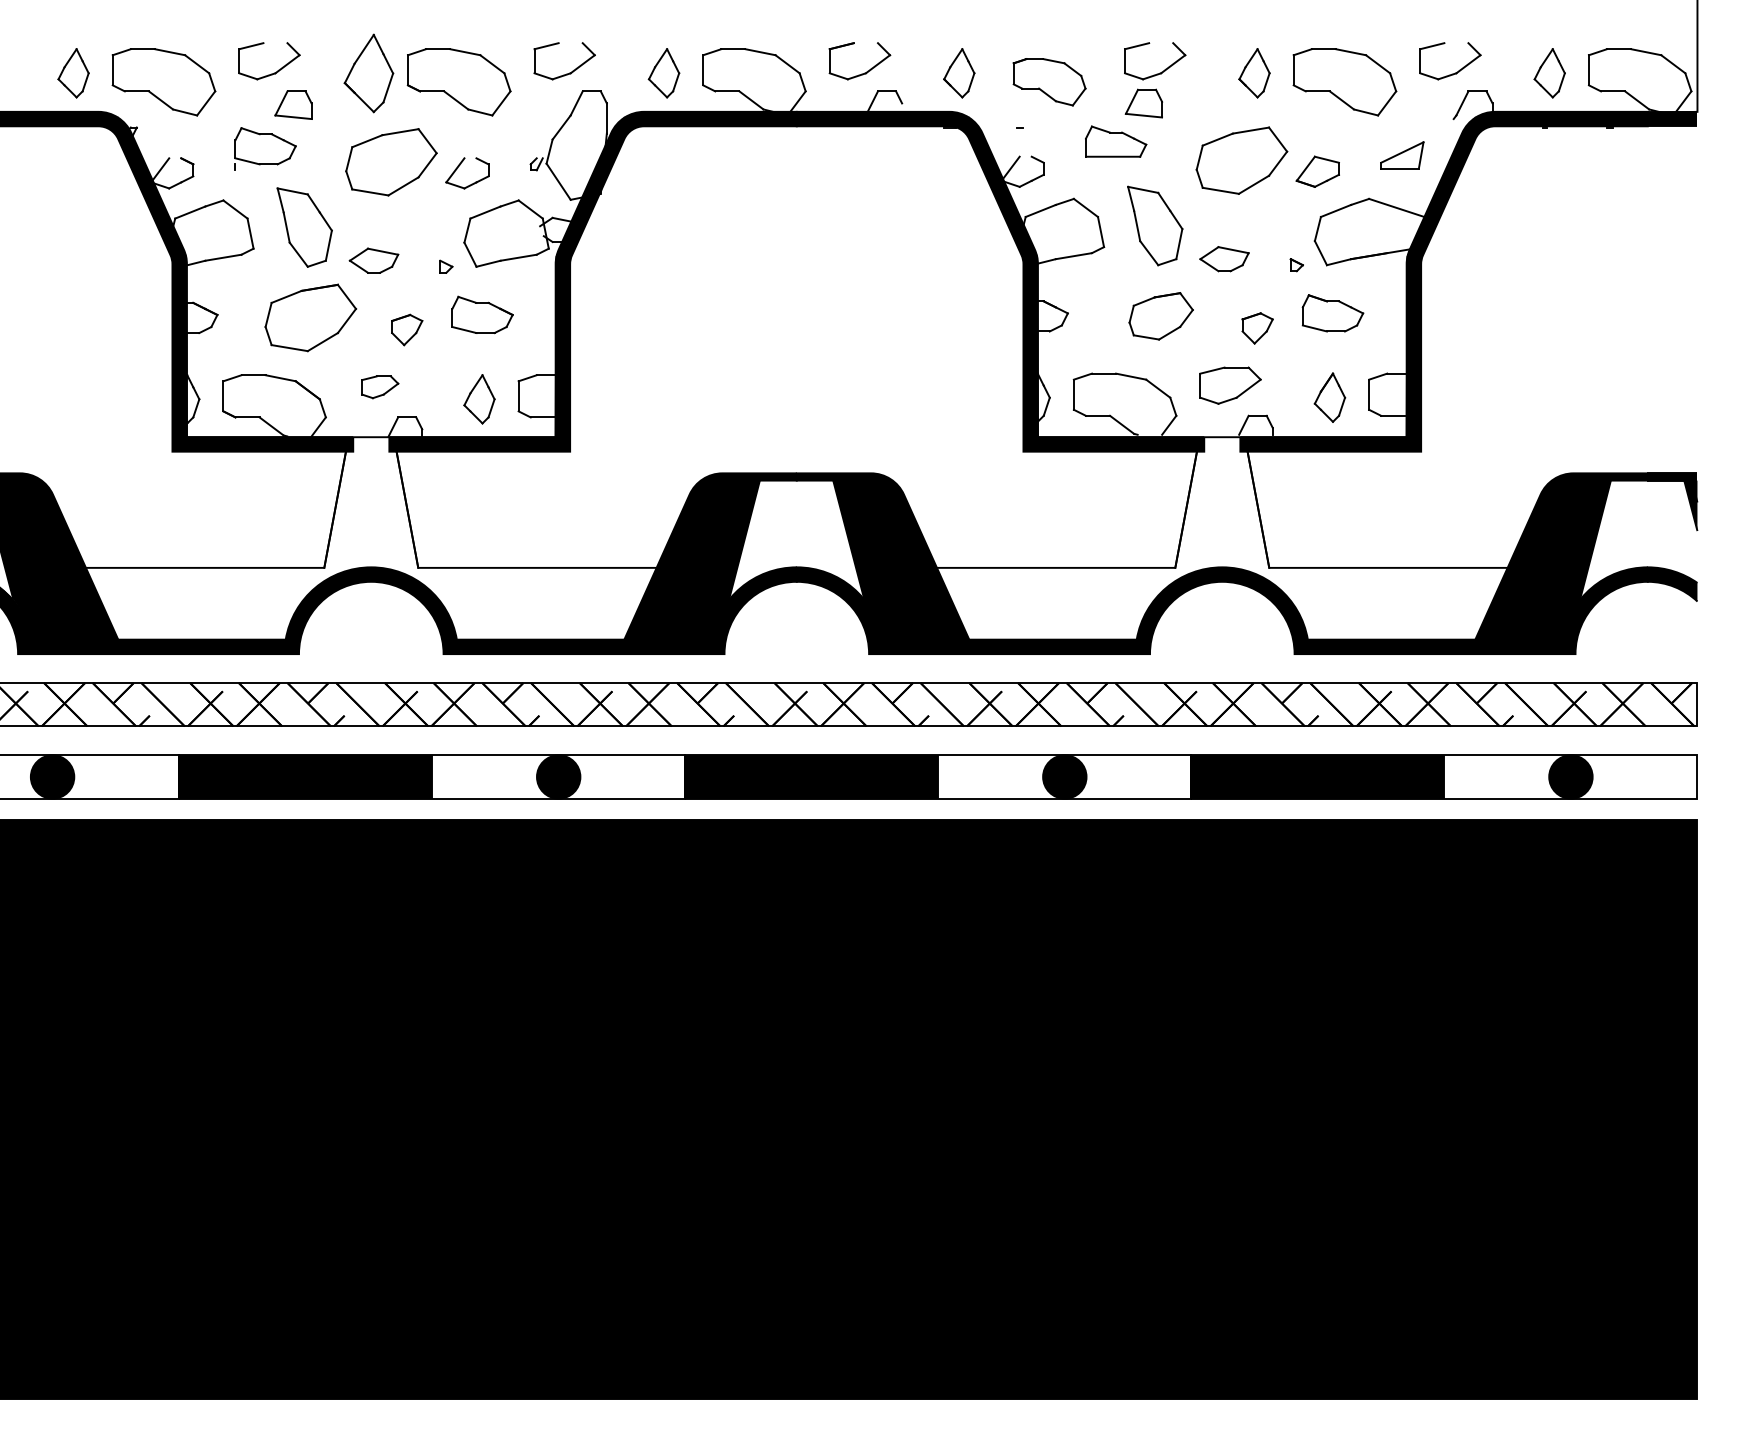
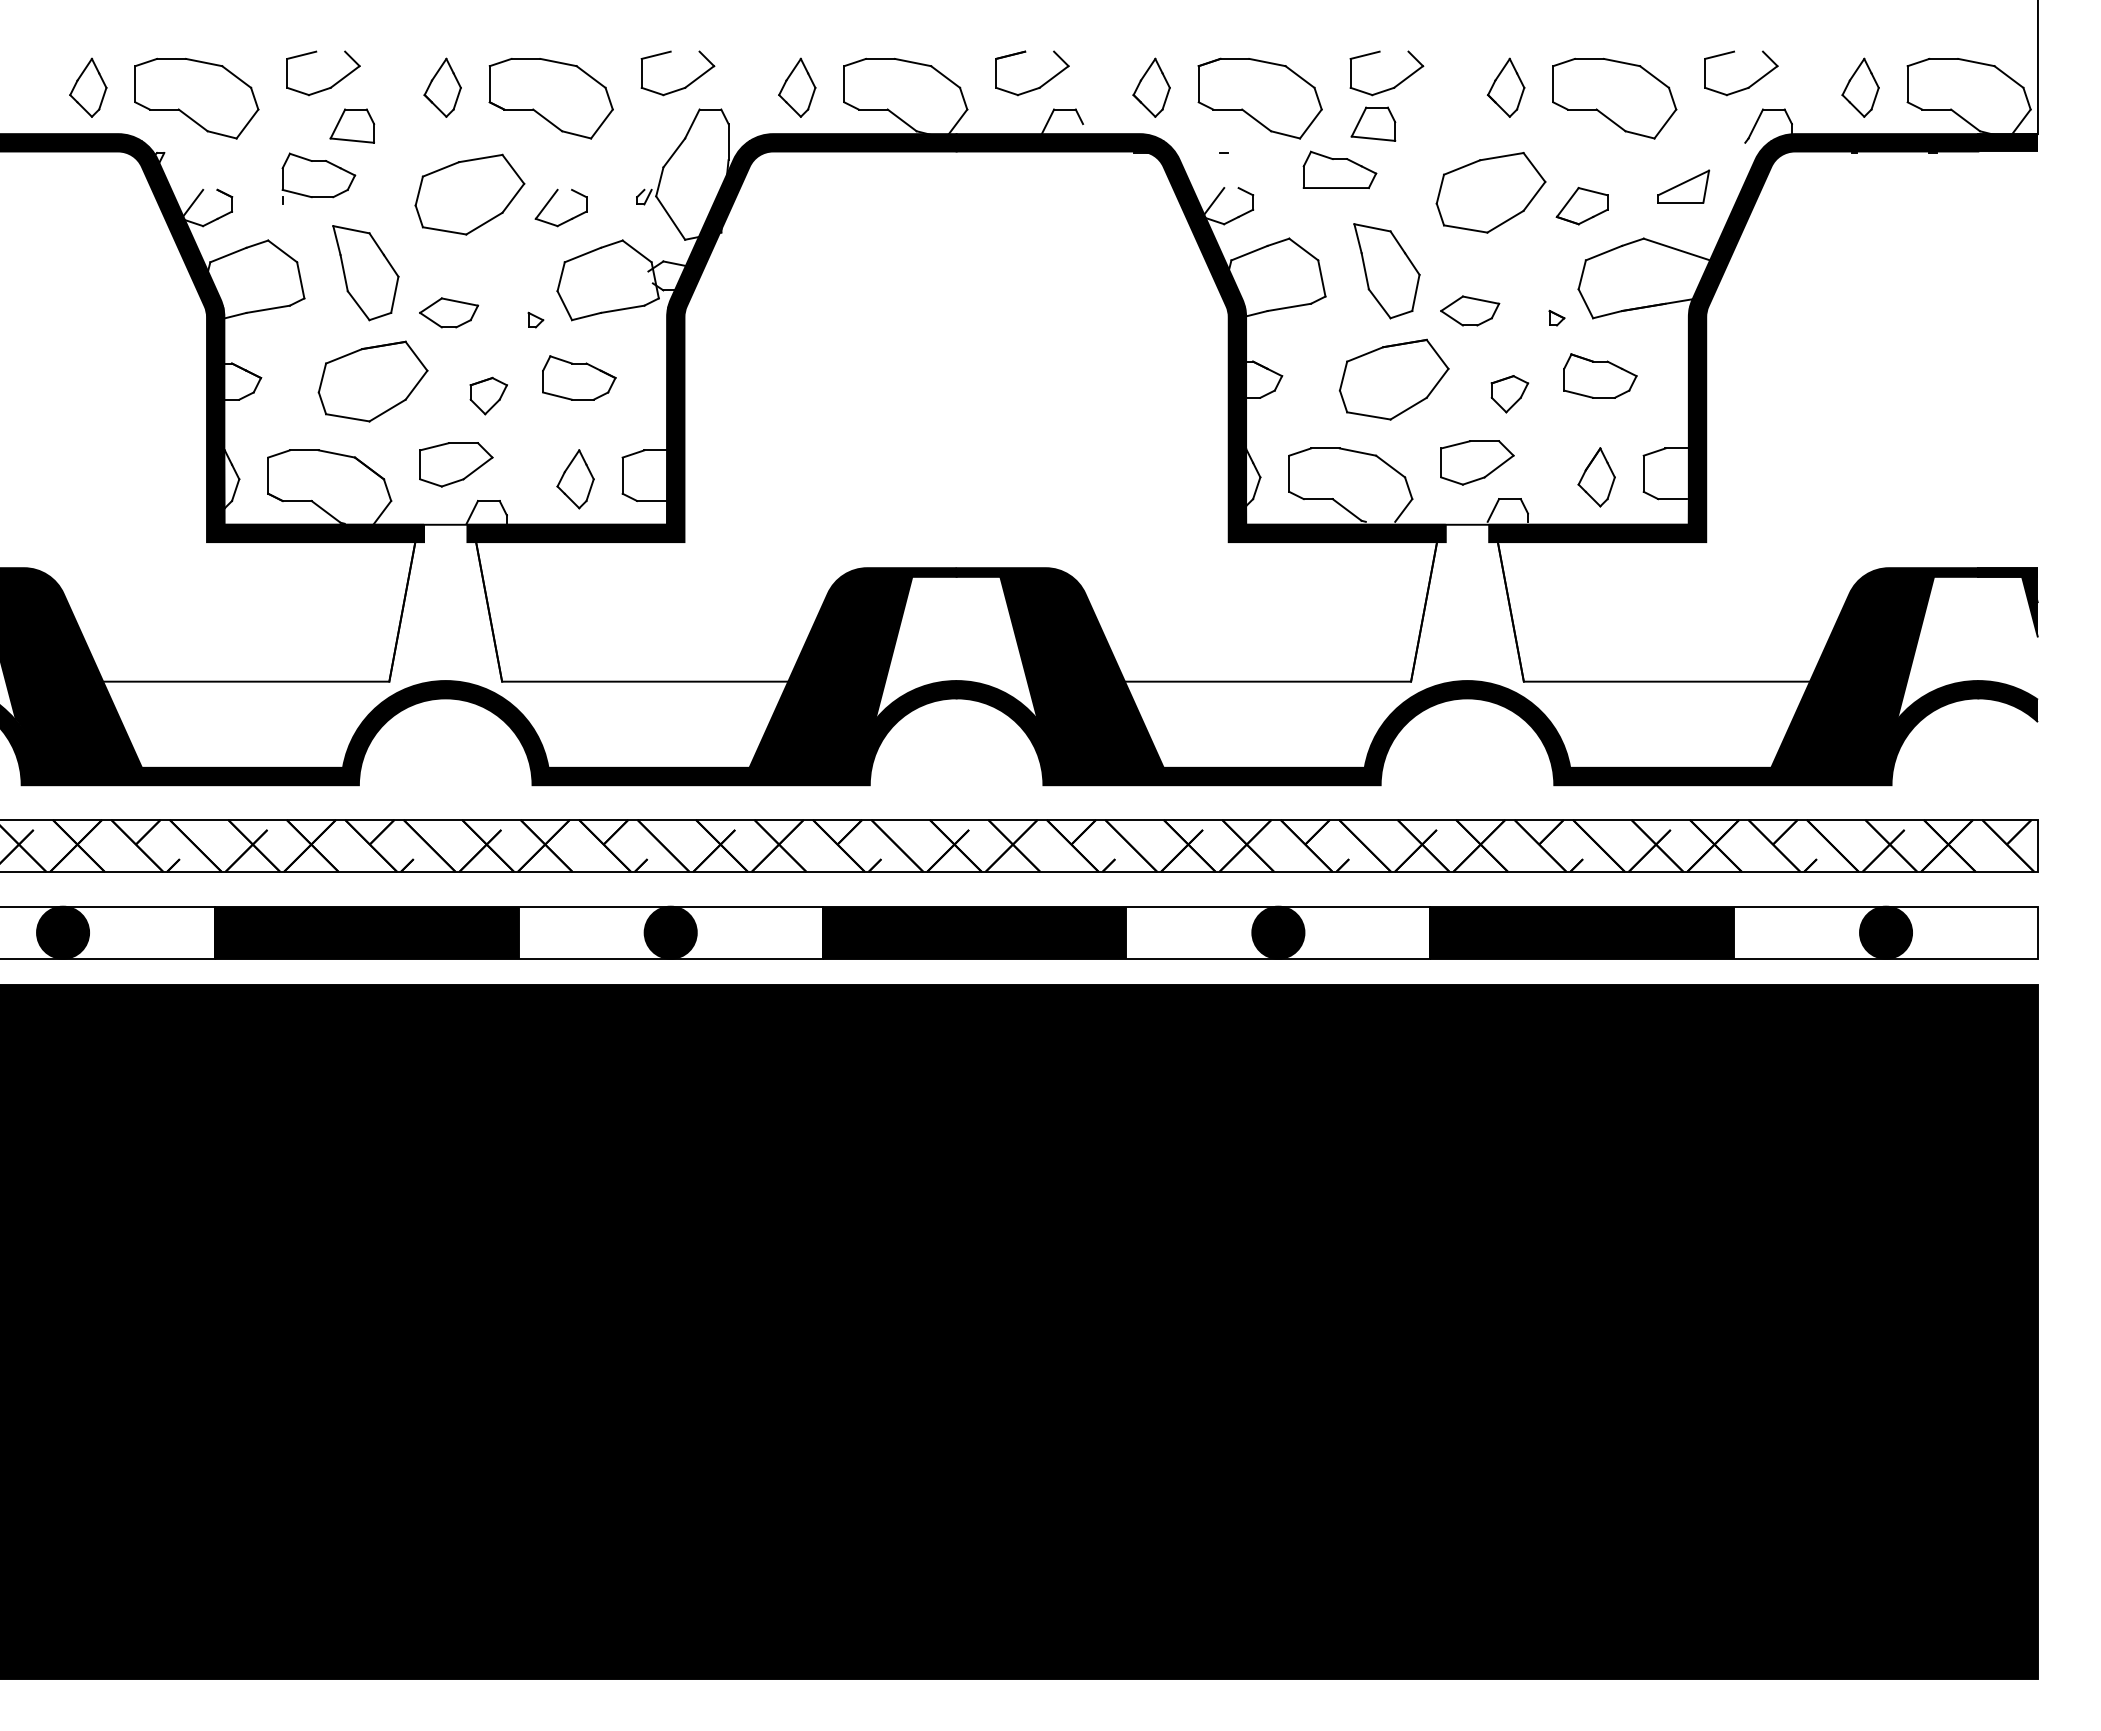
part: (368, 73) -> (442, 87), size x0.62
part: (1049, 82) -> (1259, 98), size x1.43
part: (1160, 316) -> (1393, 379), size x1.43
part: (380, 387) -> (456, 464), size x1.67

